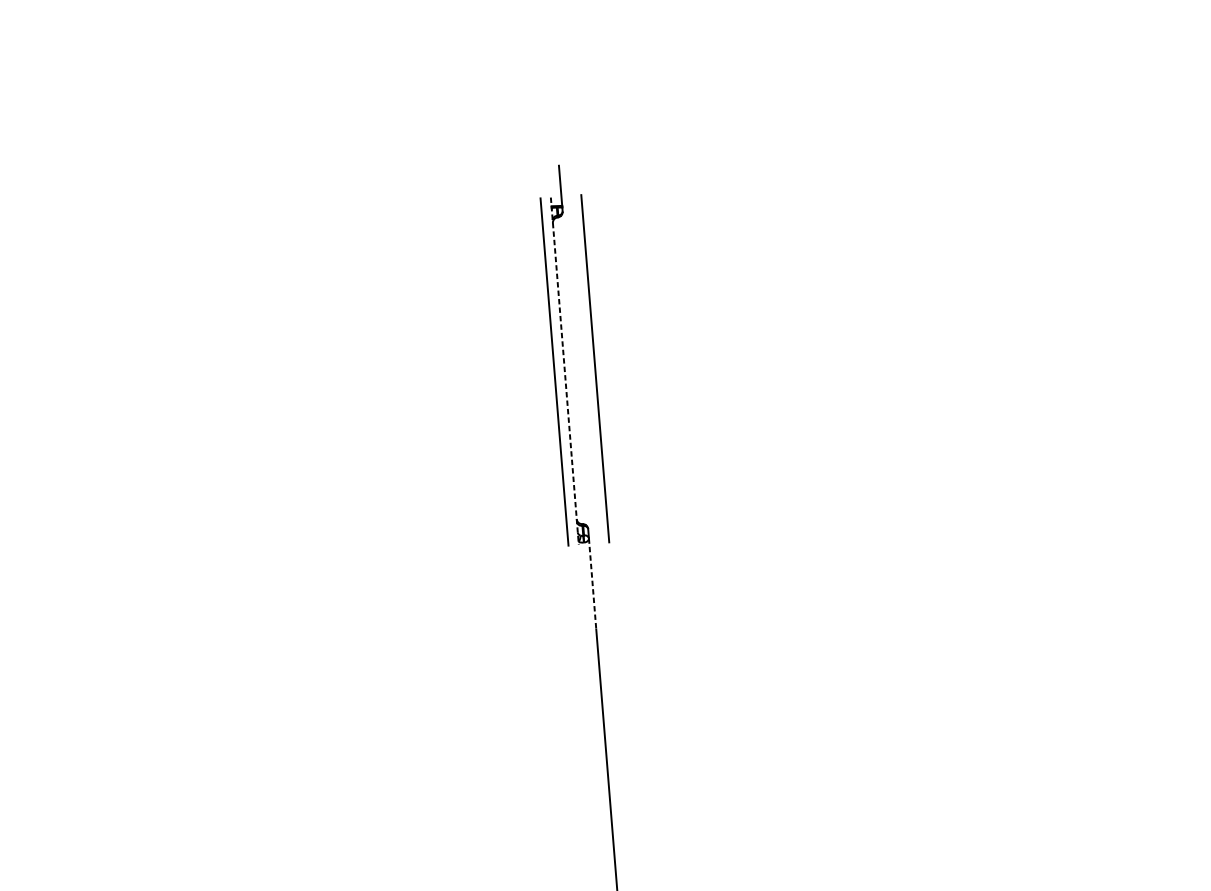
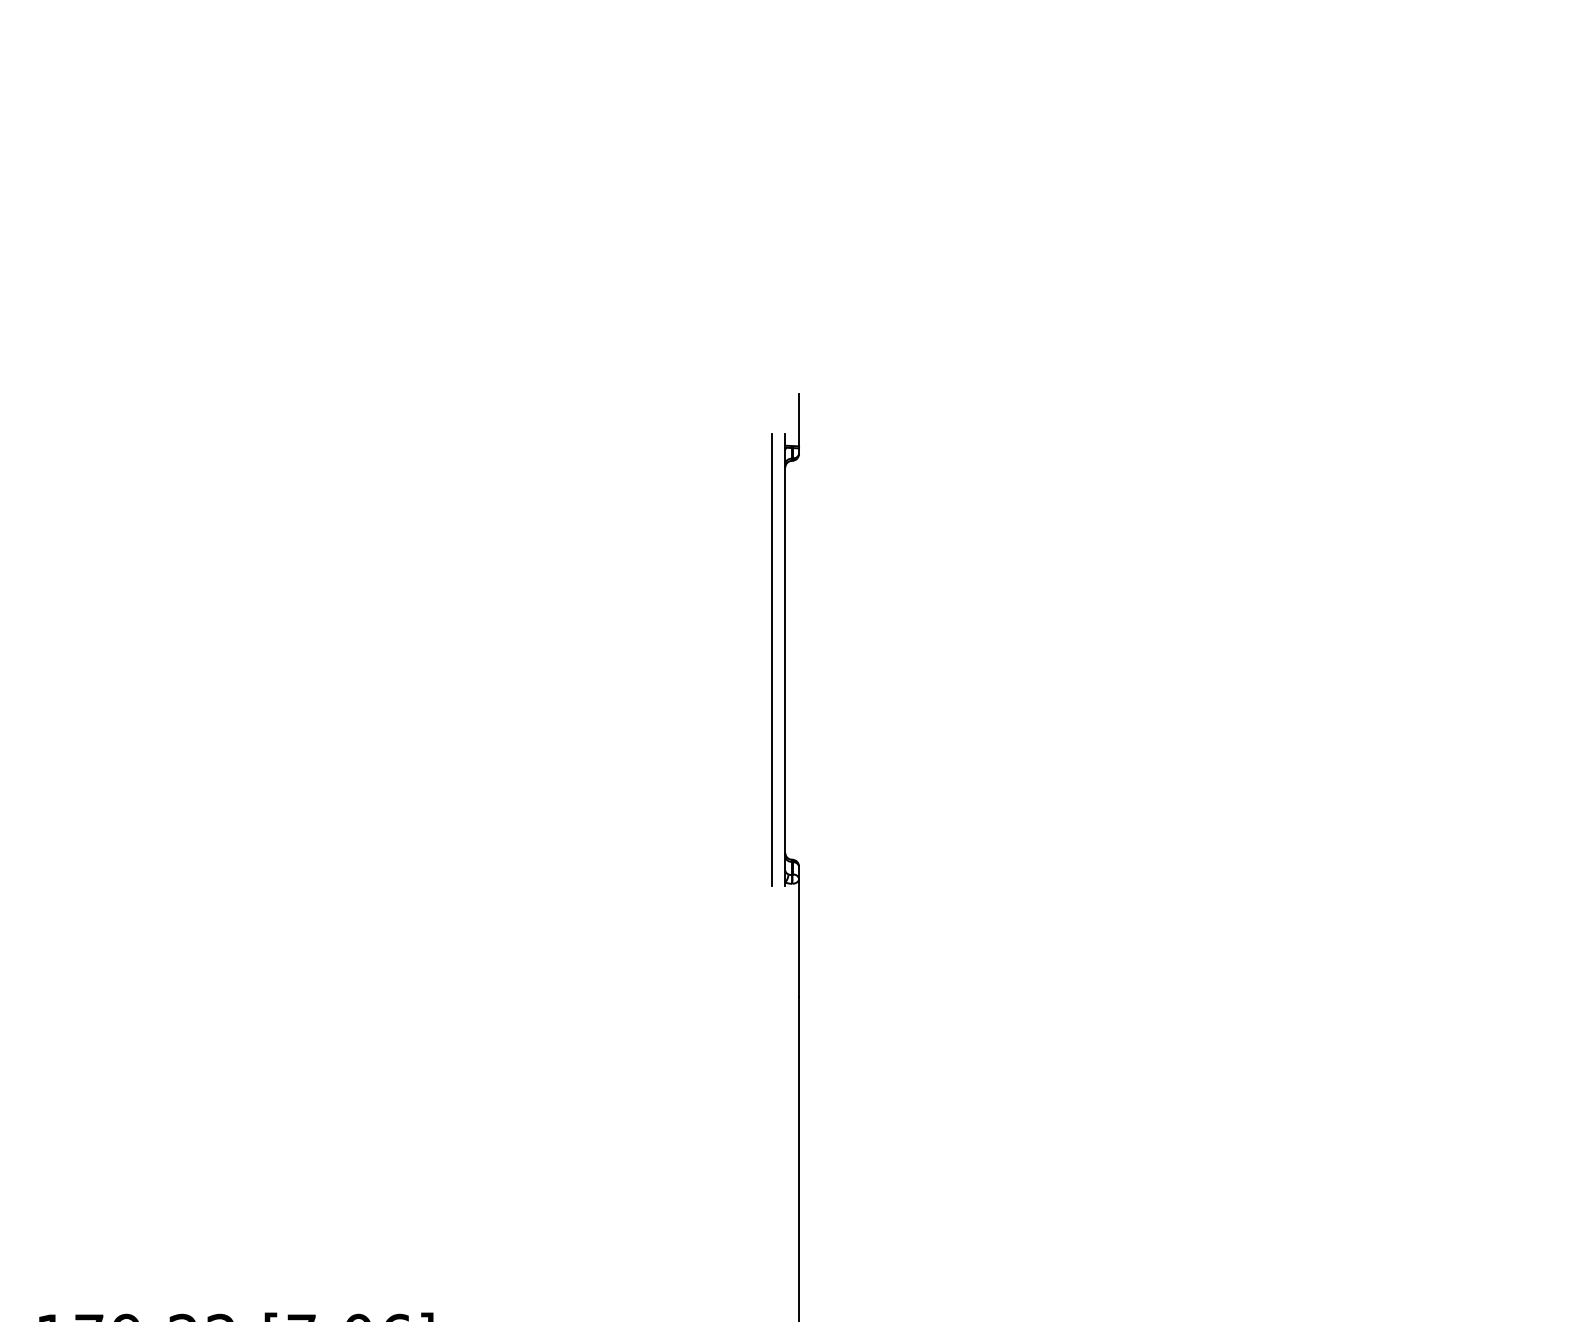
line: (594, 368) -> (824, 659), removed
line: (564, 371) -> (785, 660), dashed -> solid
line: (592, 583) -> (799, 937), dashed -> solid

